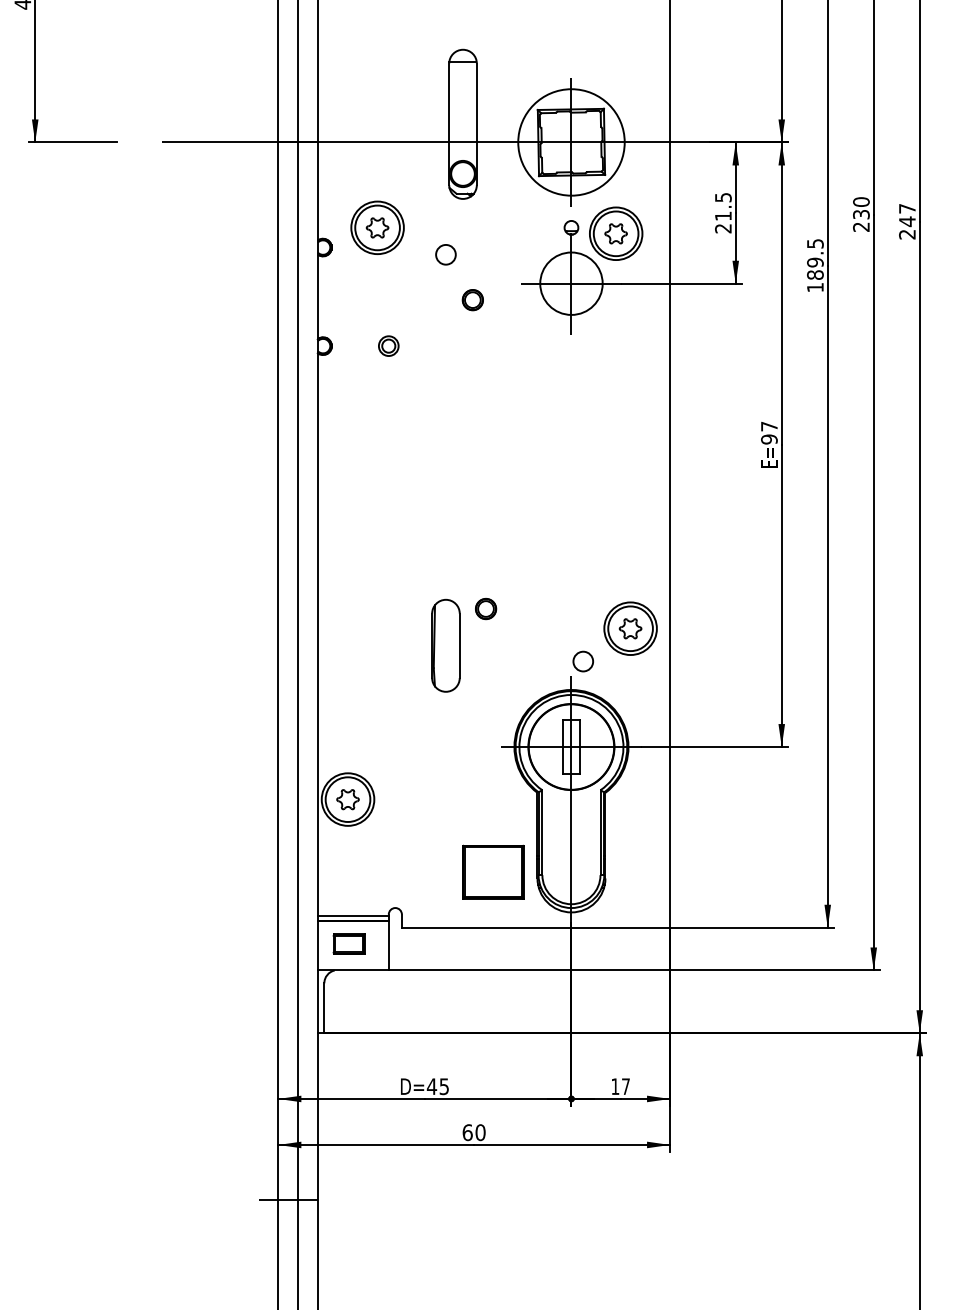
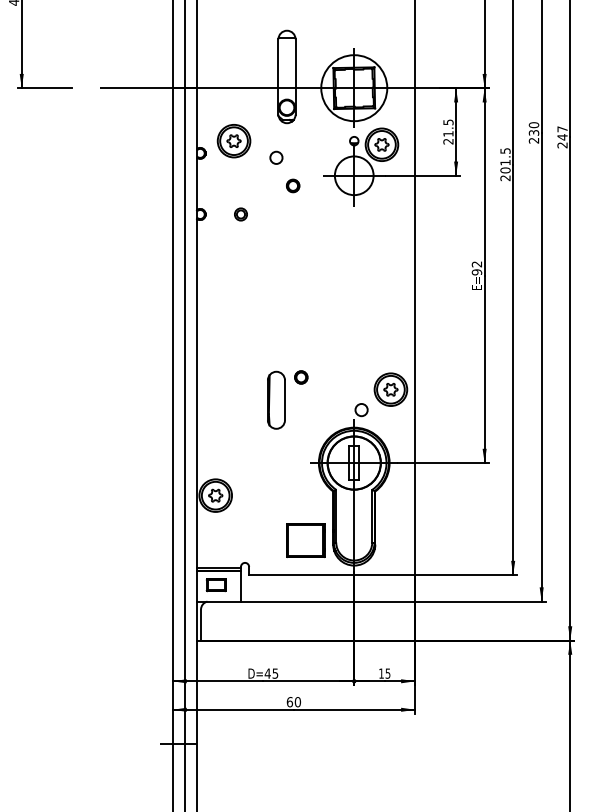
text: (815, 275) -> (505, 170), 189.5 -> 201.5
text: (768, 426) -> (476, 264), 97 -> 92
text: (625, 1086) -> (387, 673), 17 -> 15

